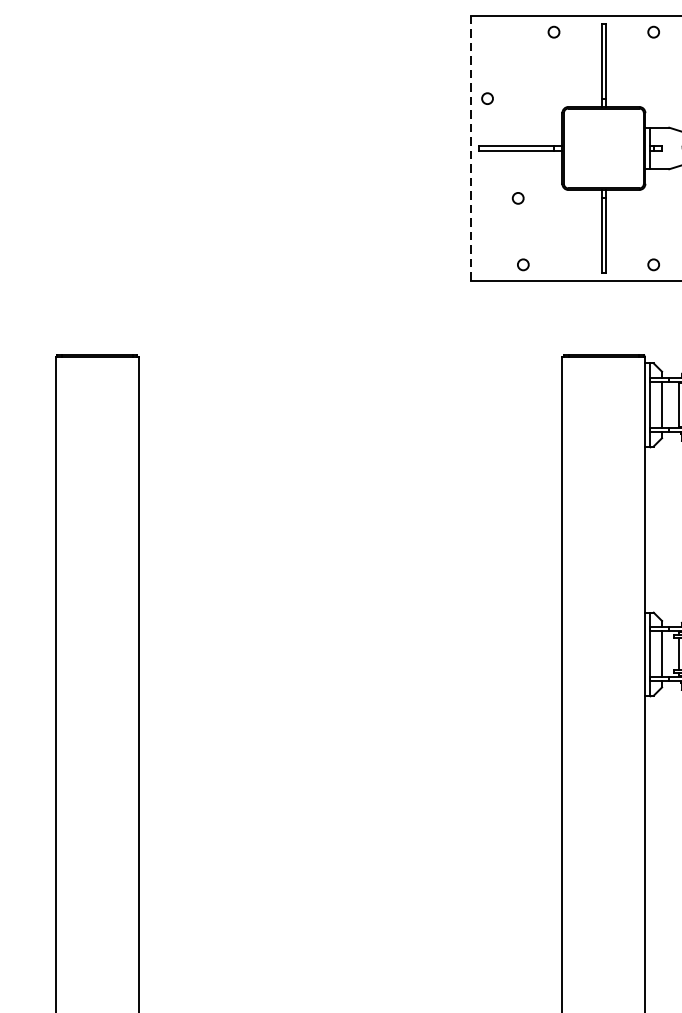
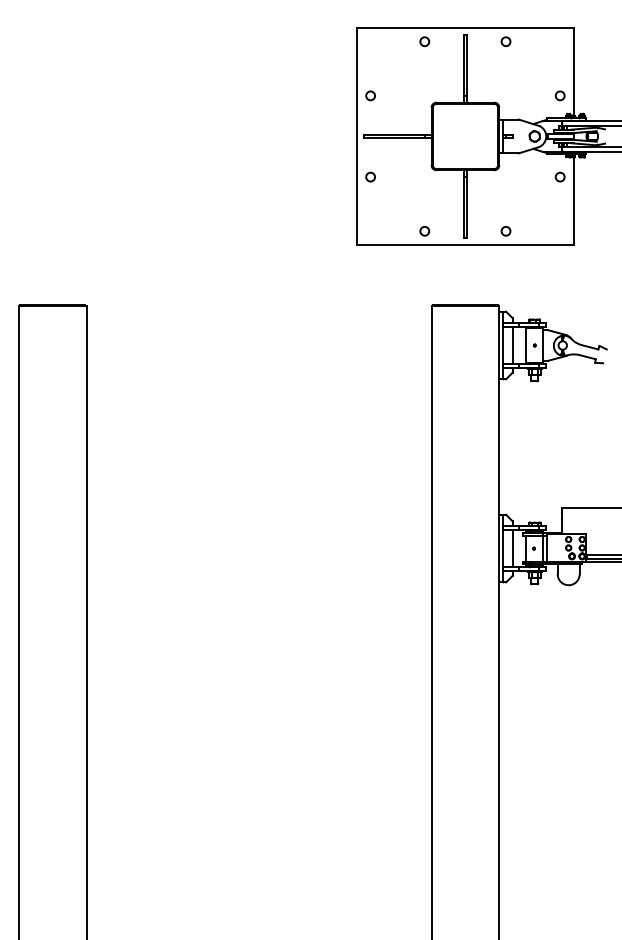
line: (471, 149) -> (357, 137), dashed -> solid
circle: (518, 197) -> (370, 176), moved
circle: (522, 265) -> (424, 231), moved

